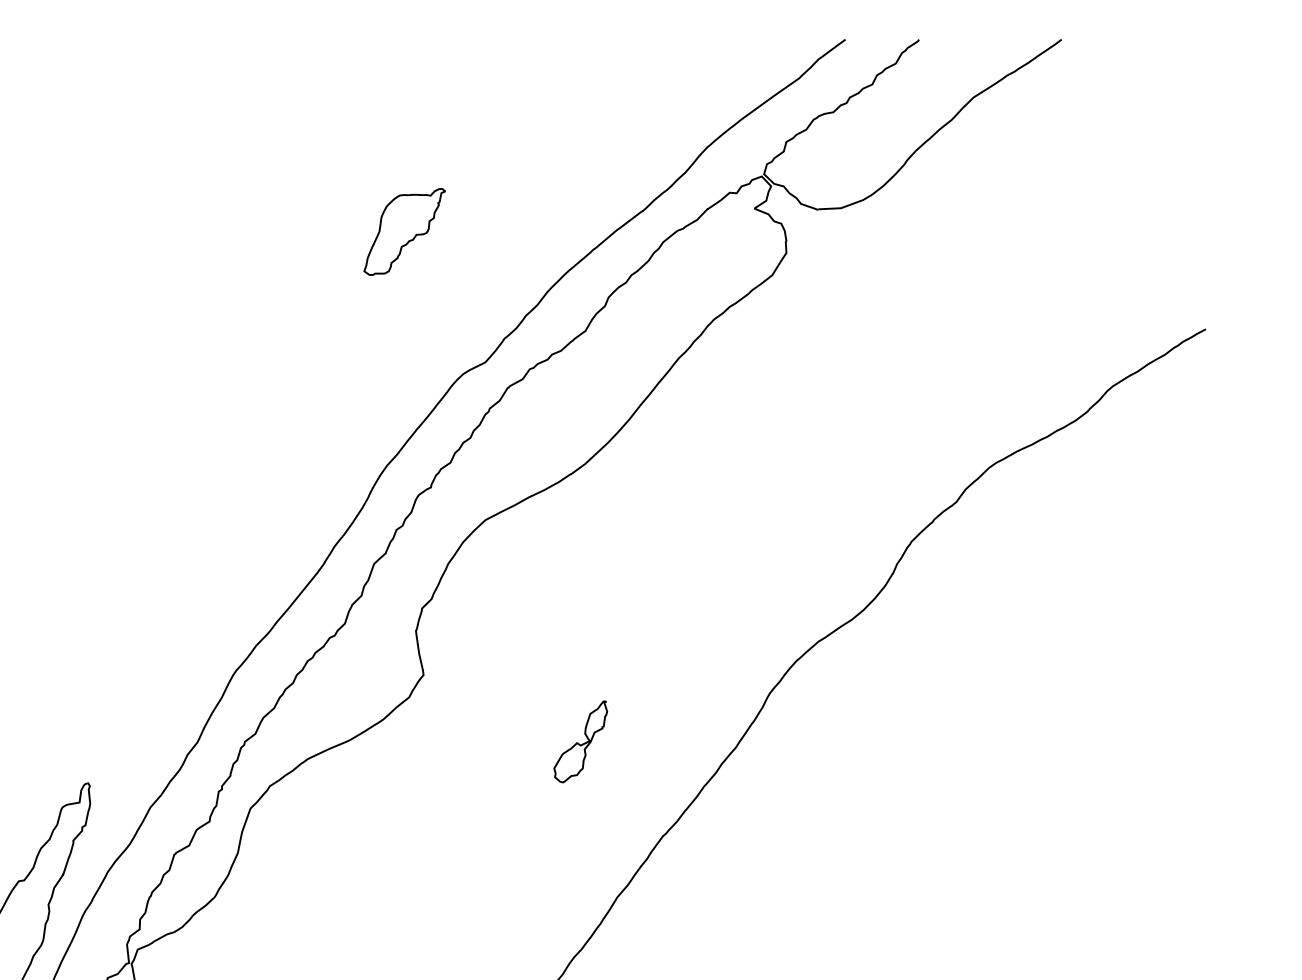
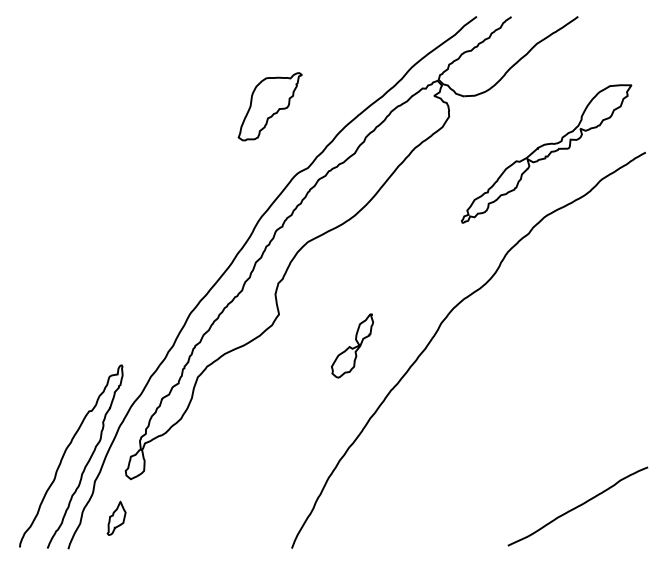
part: (403, 231) -> (269, 106), size x1.67
part: (994, 331) -> (546, 153), added
part: (580, 740) -> (352, 345), size x1.67

